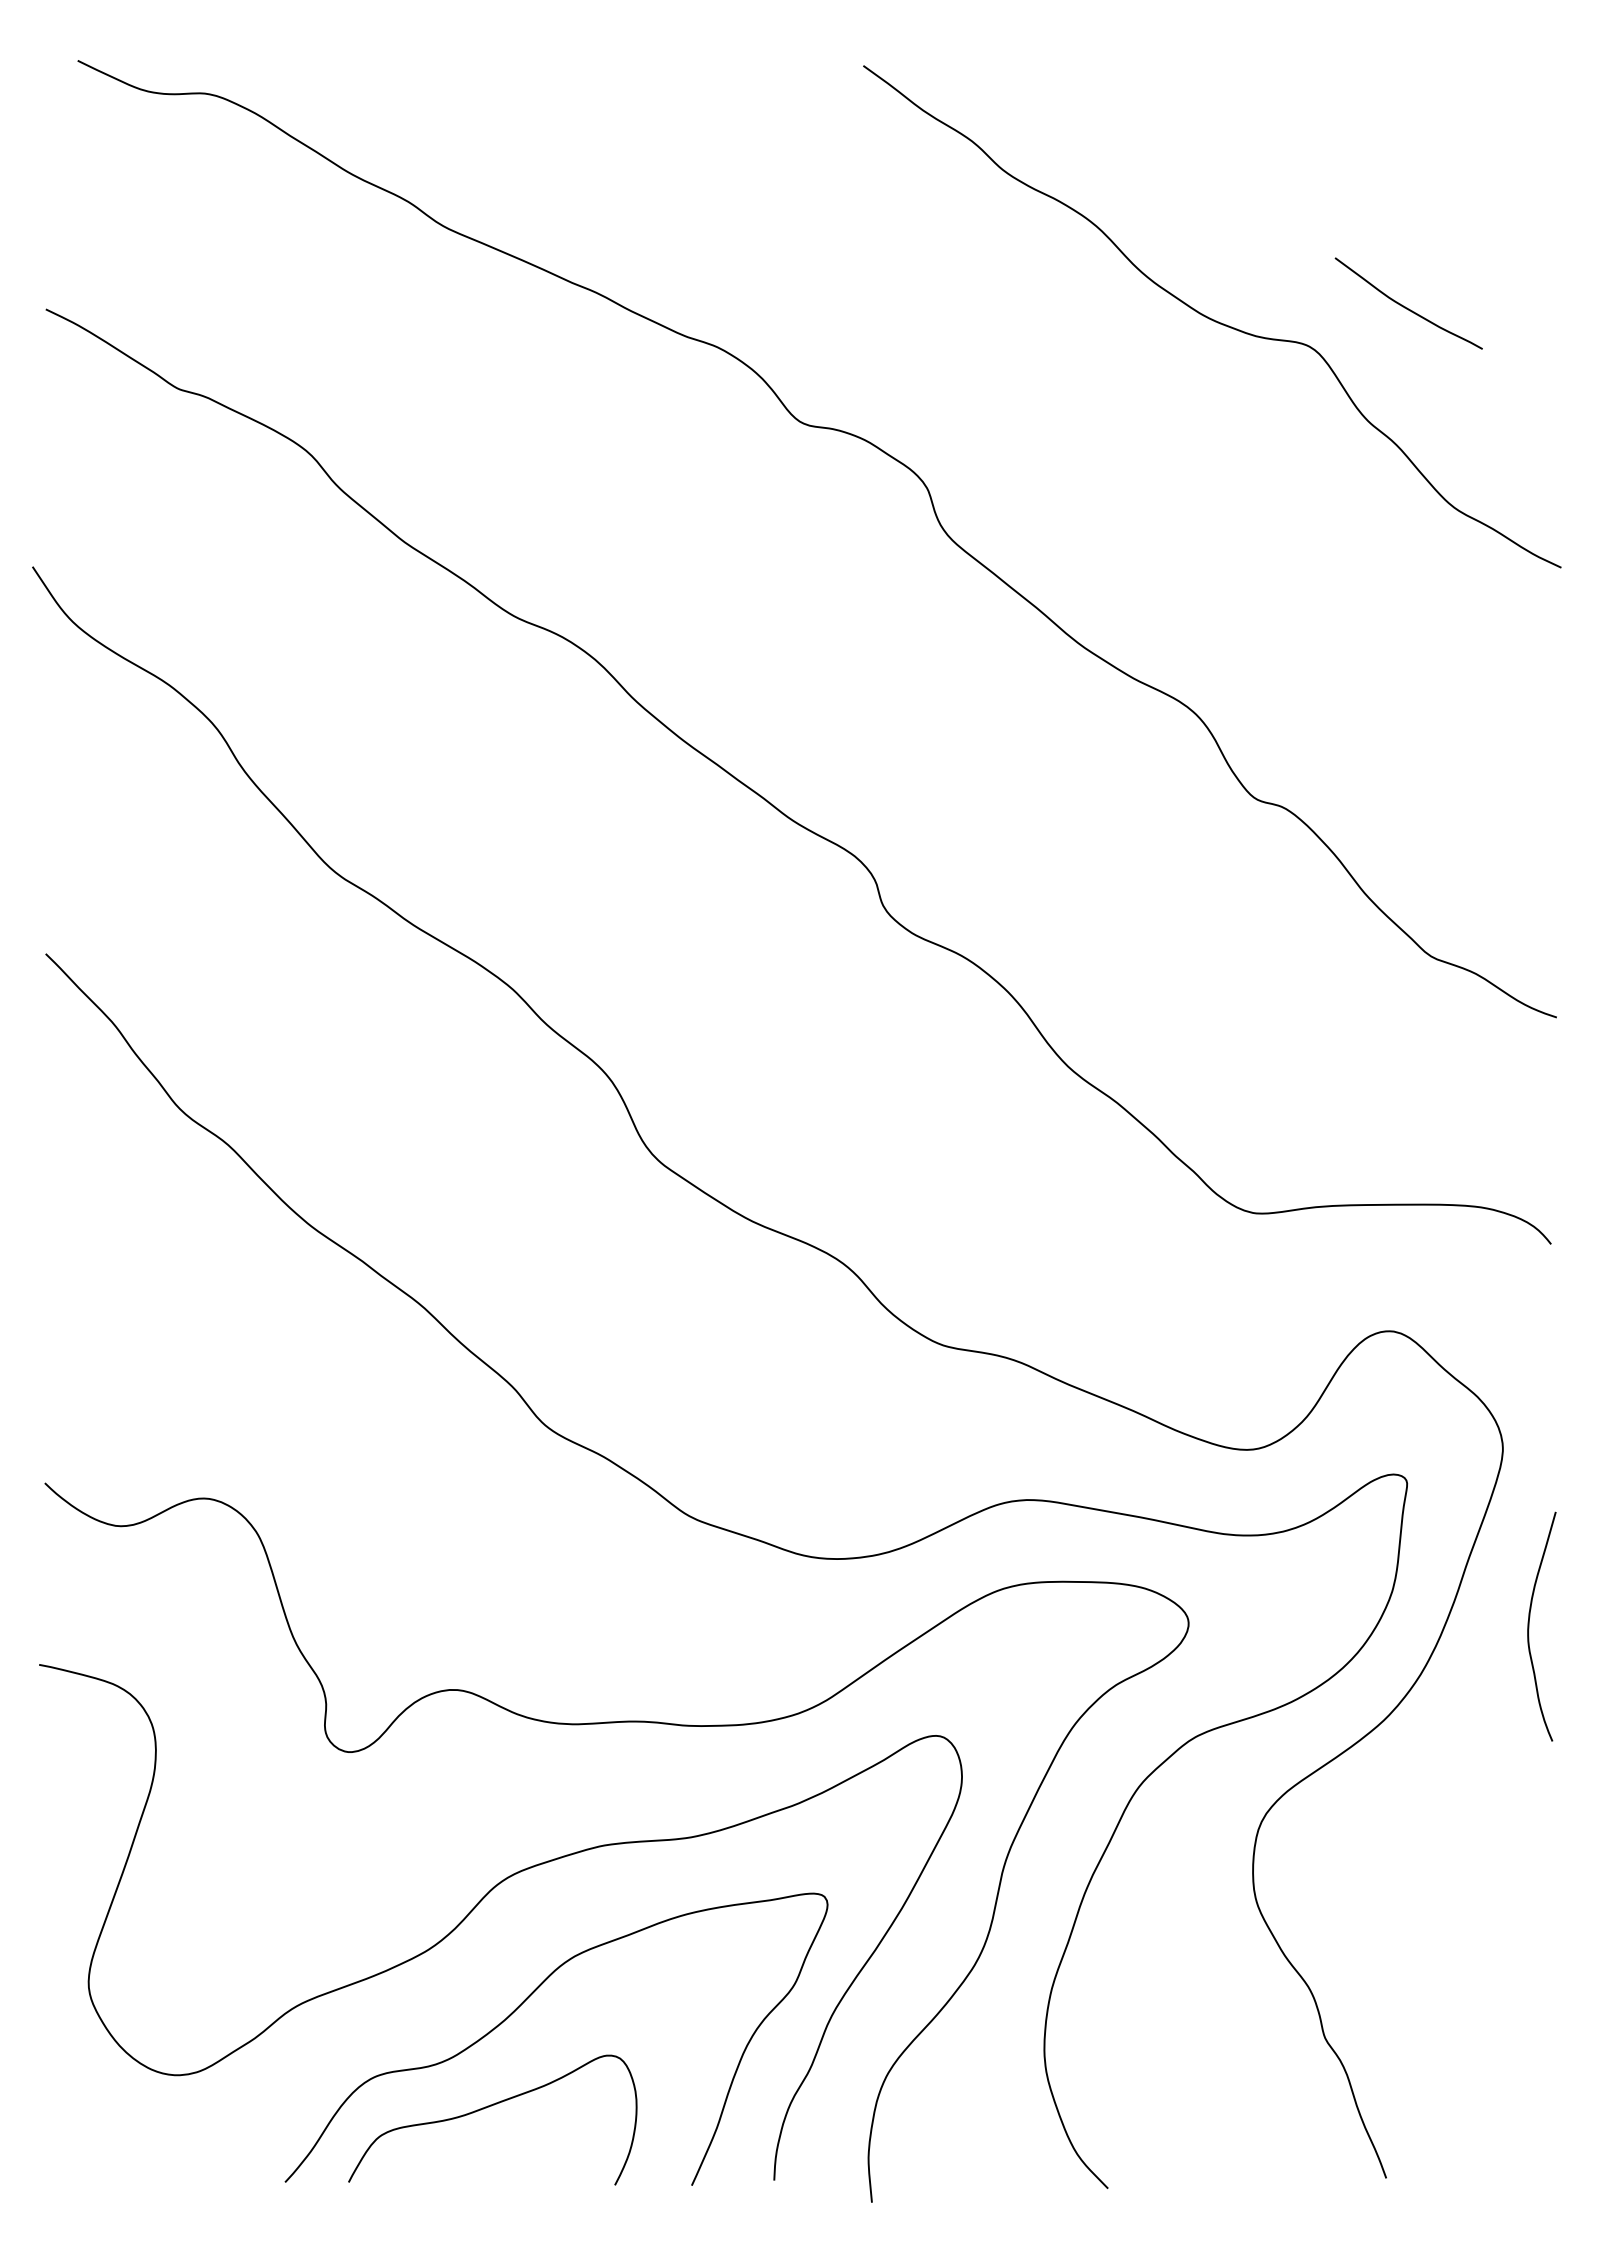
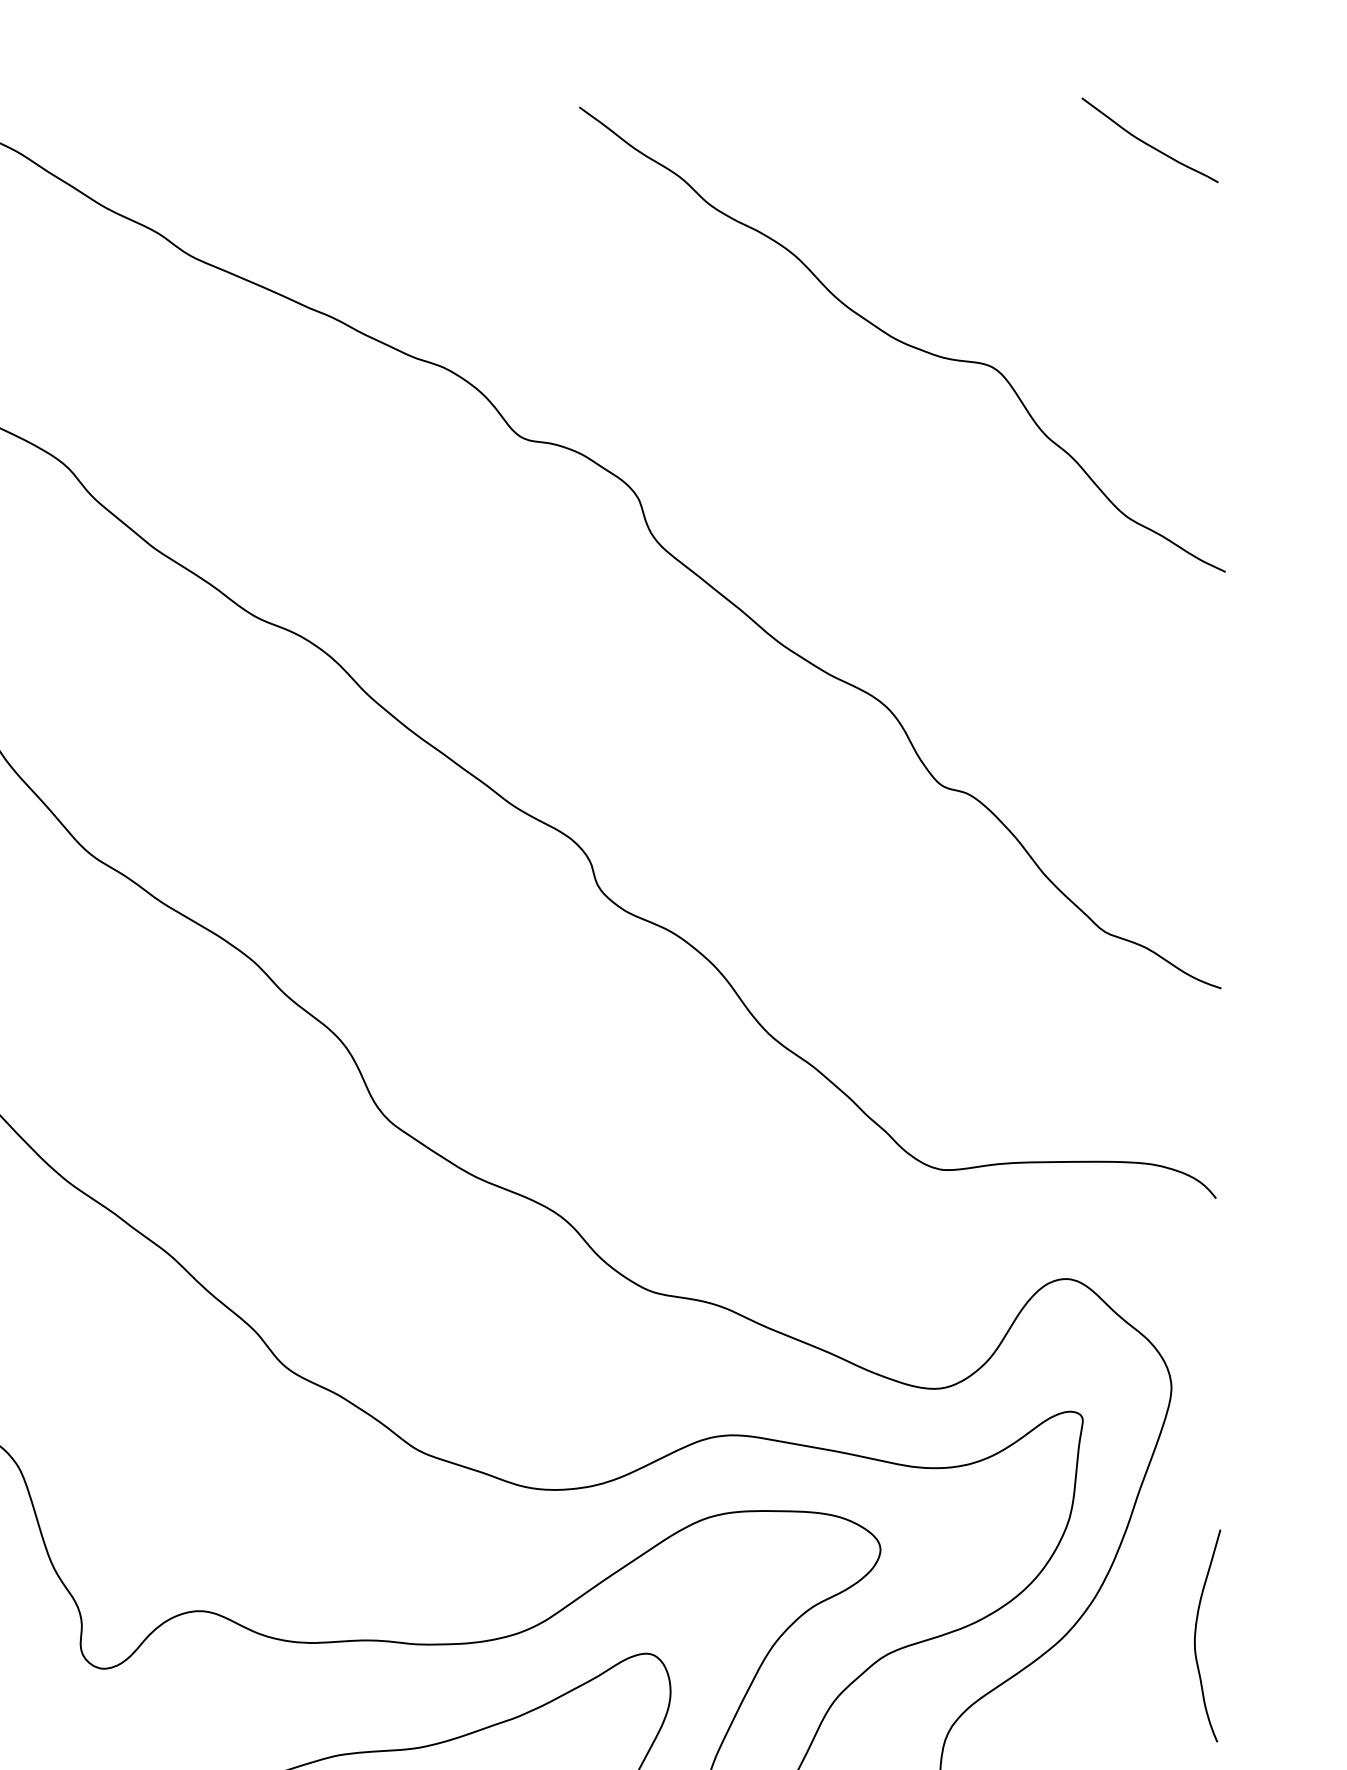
curve: (1407, 307) -> (1148, 143), moved
curve: (1529, 1626) -> (1196, 1635), moved

